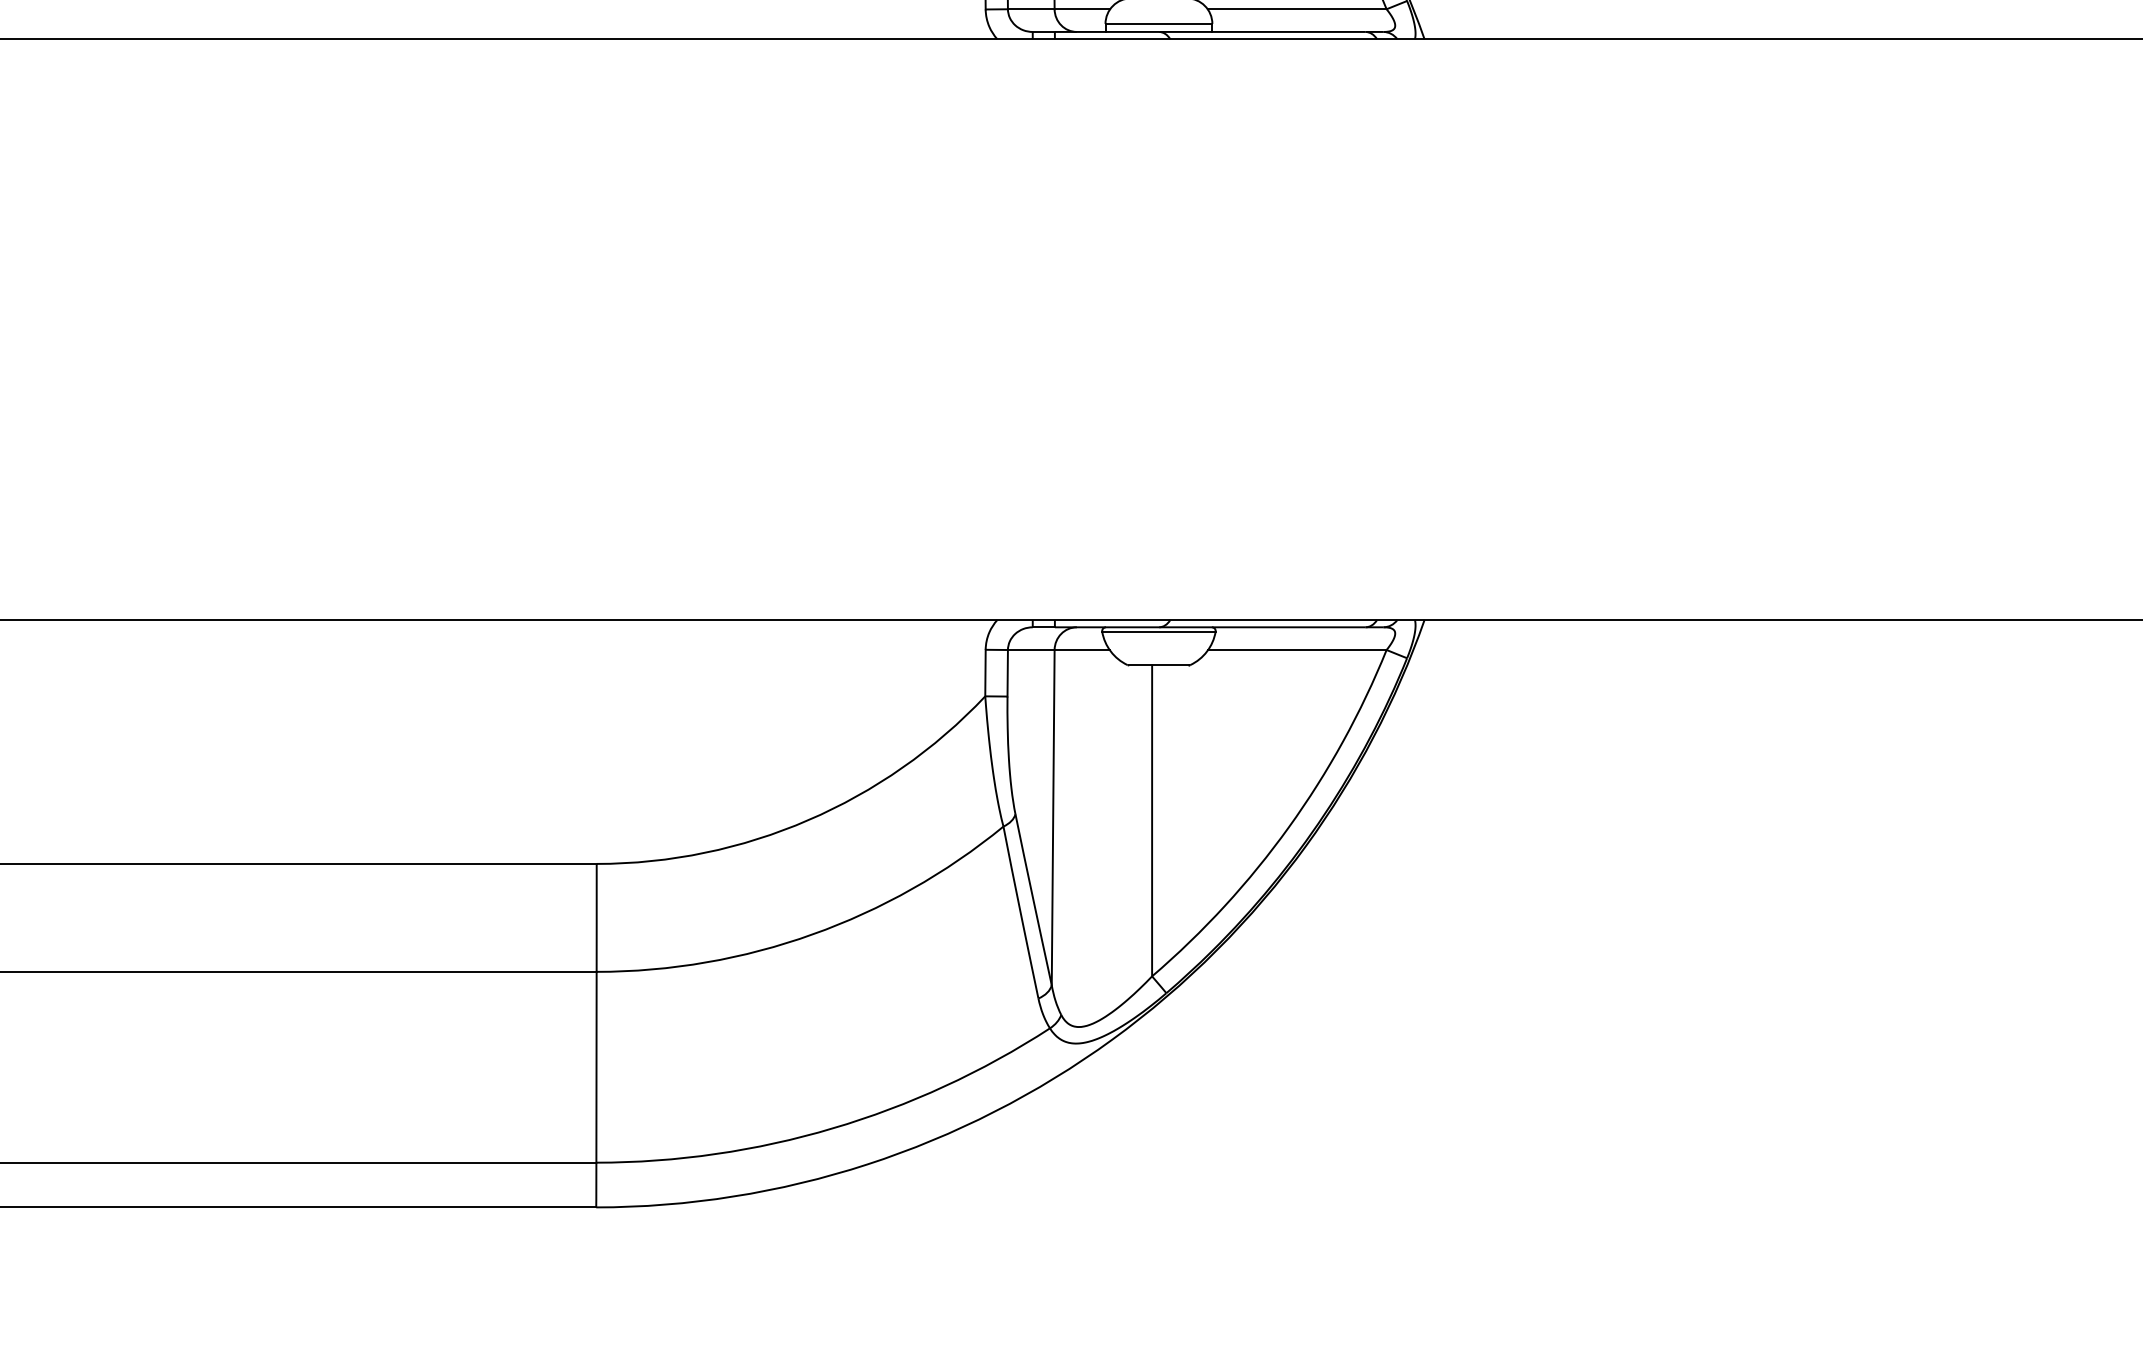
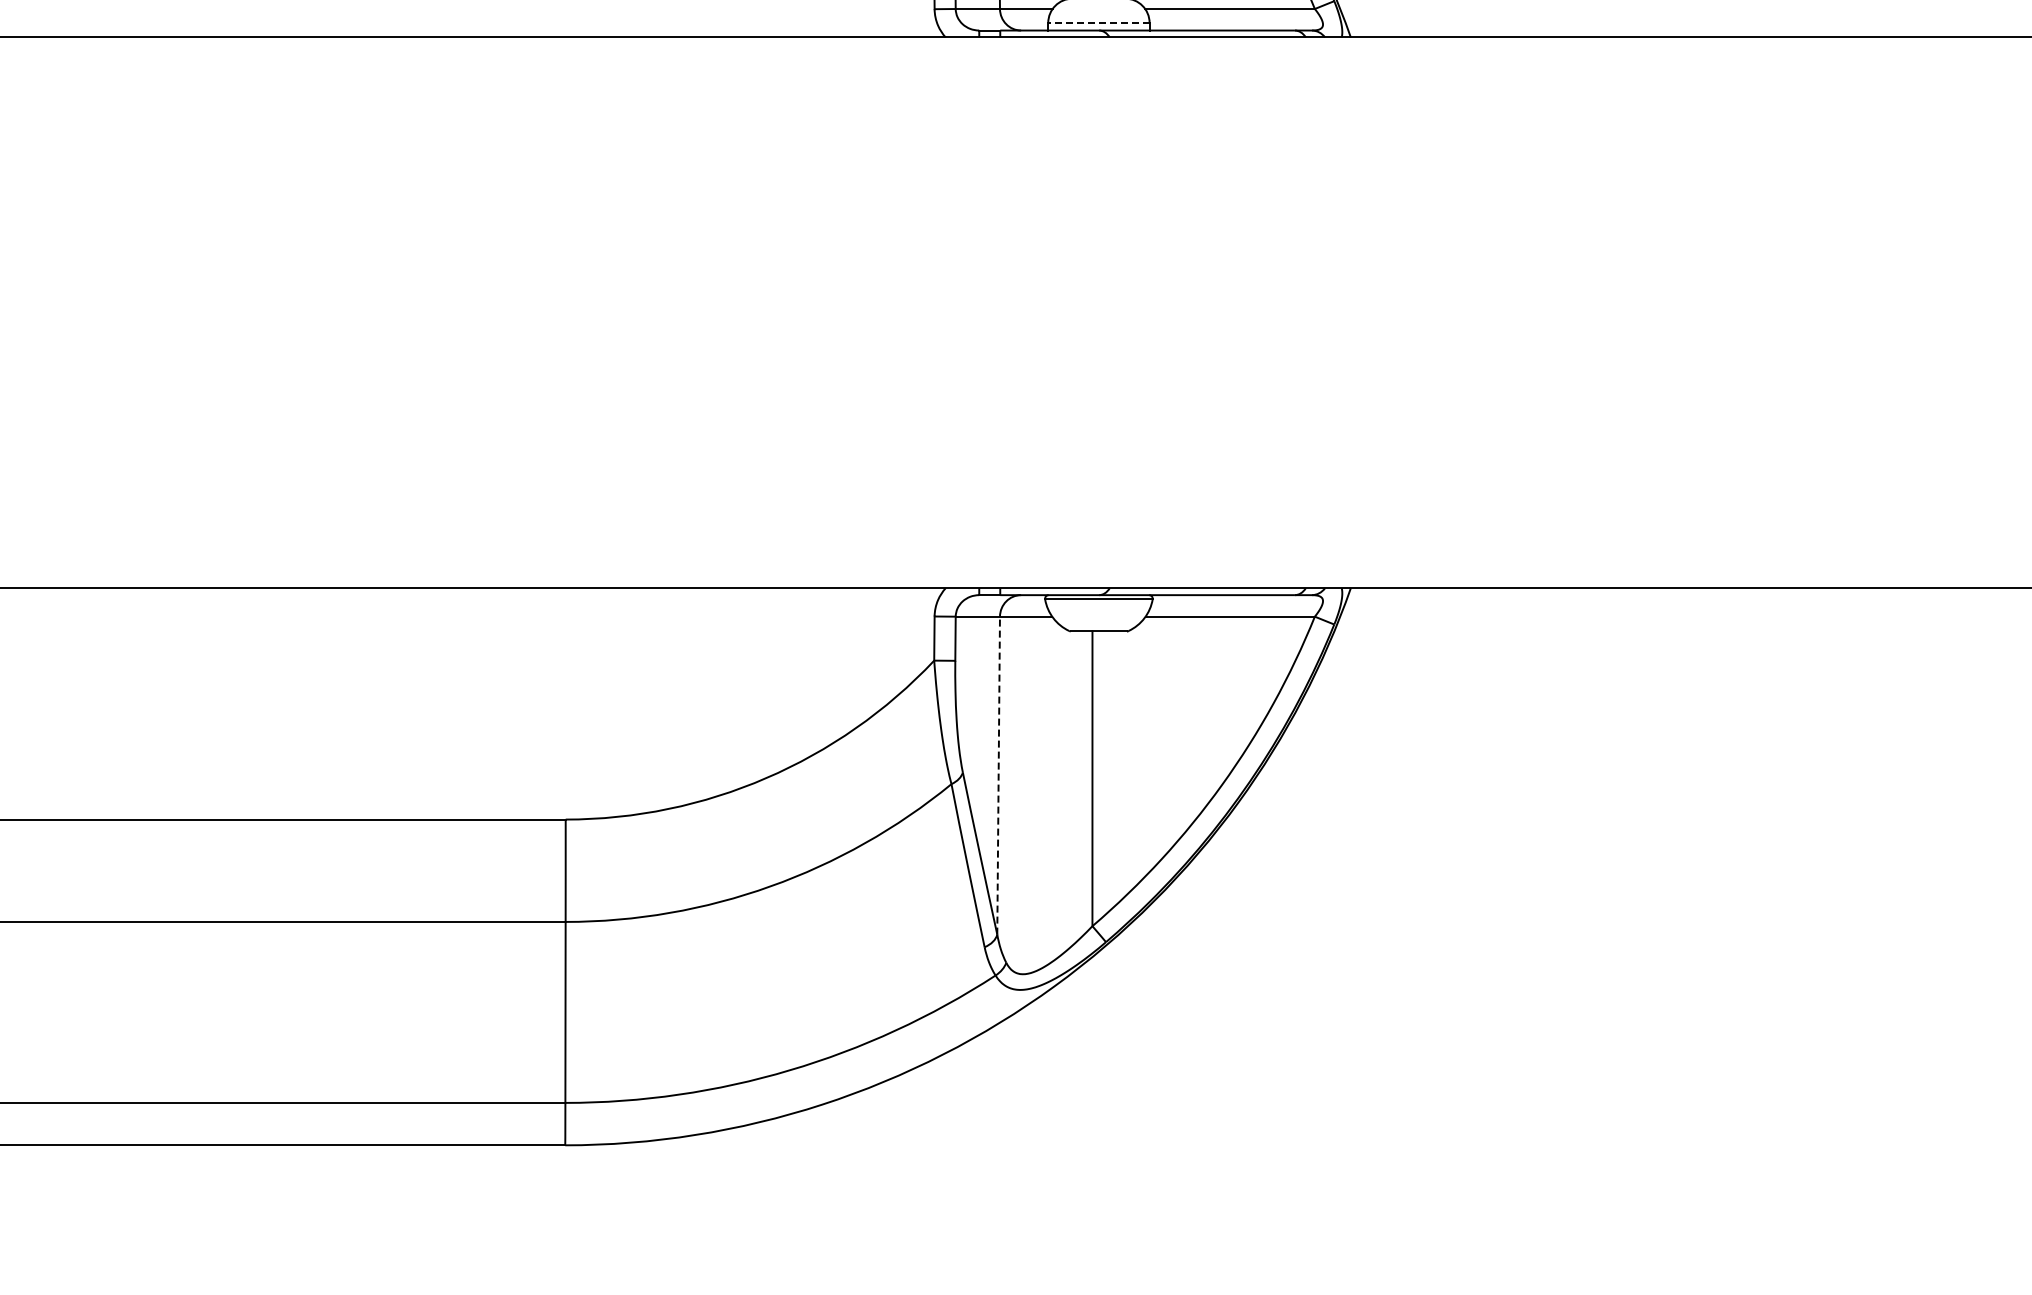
line: (1158, 23) -> (1098, 22), solid -> dashed
line: (1053, 817) -> (998, 775), solid -> dashed

